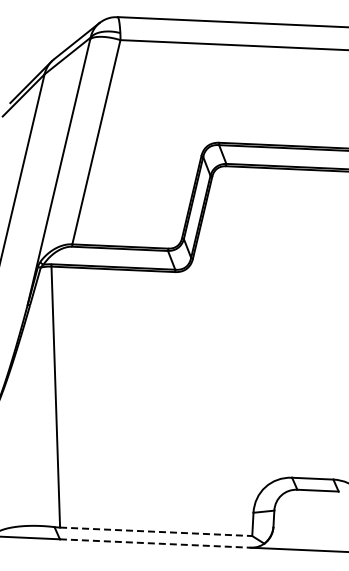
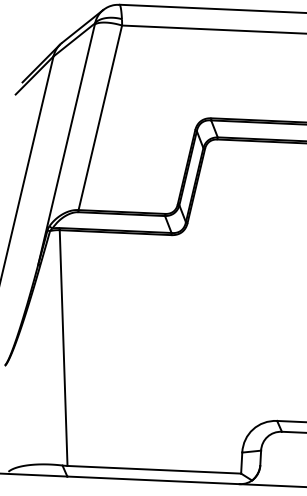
line: (156, 531) -> (154, 469), dashed -> solid
line: (155, 543) -> (153, 480), dashed -> solid

